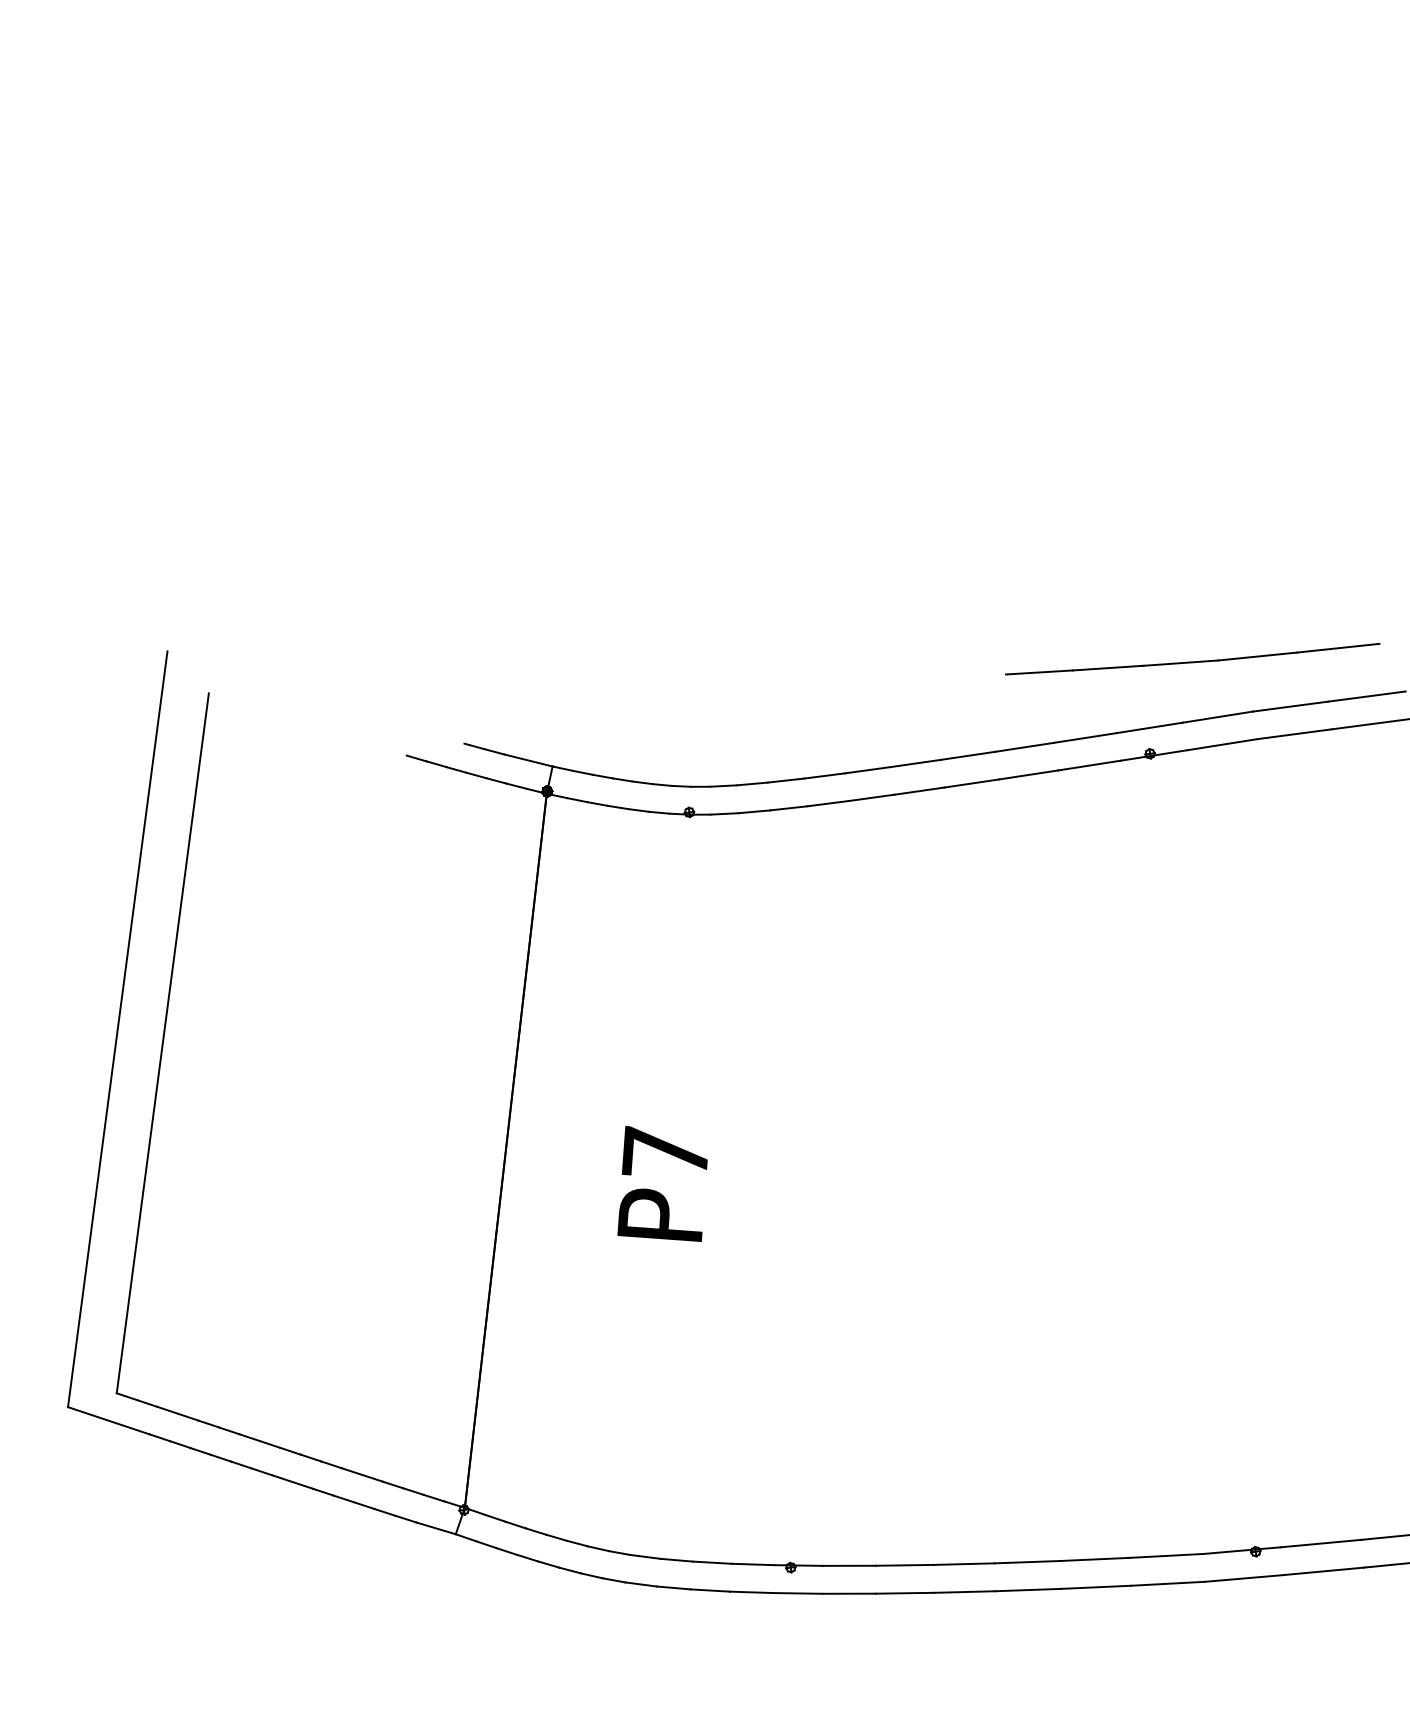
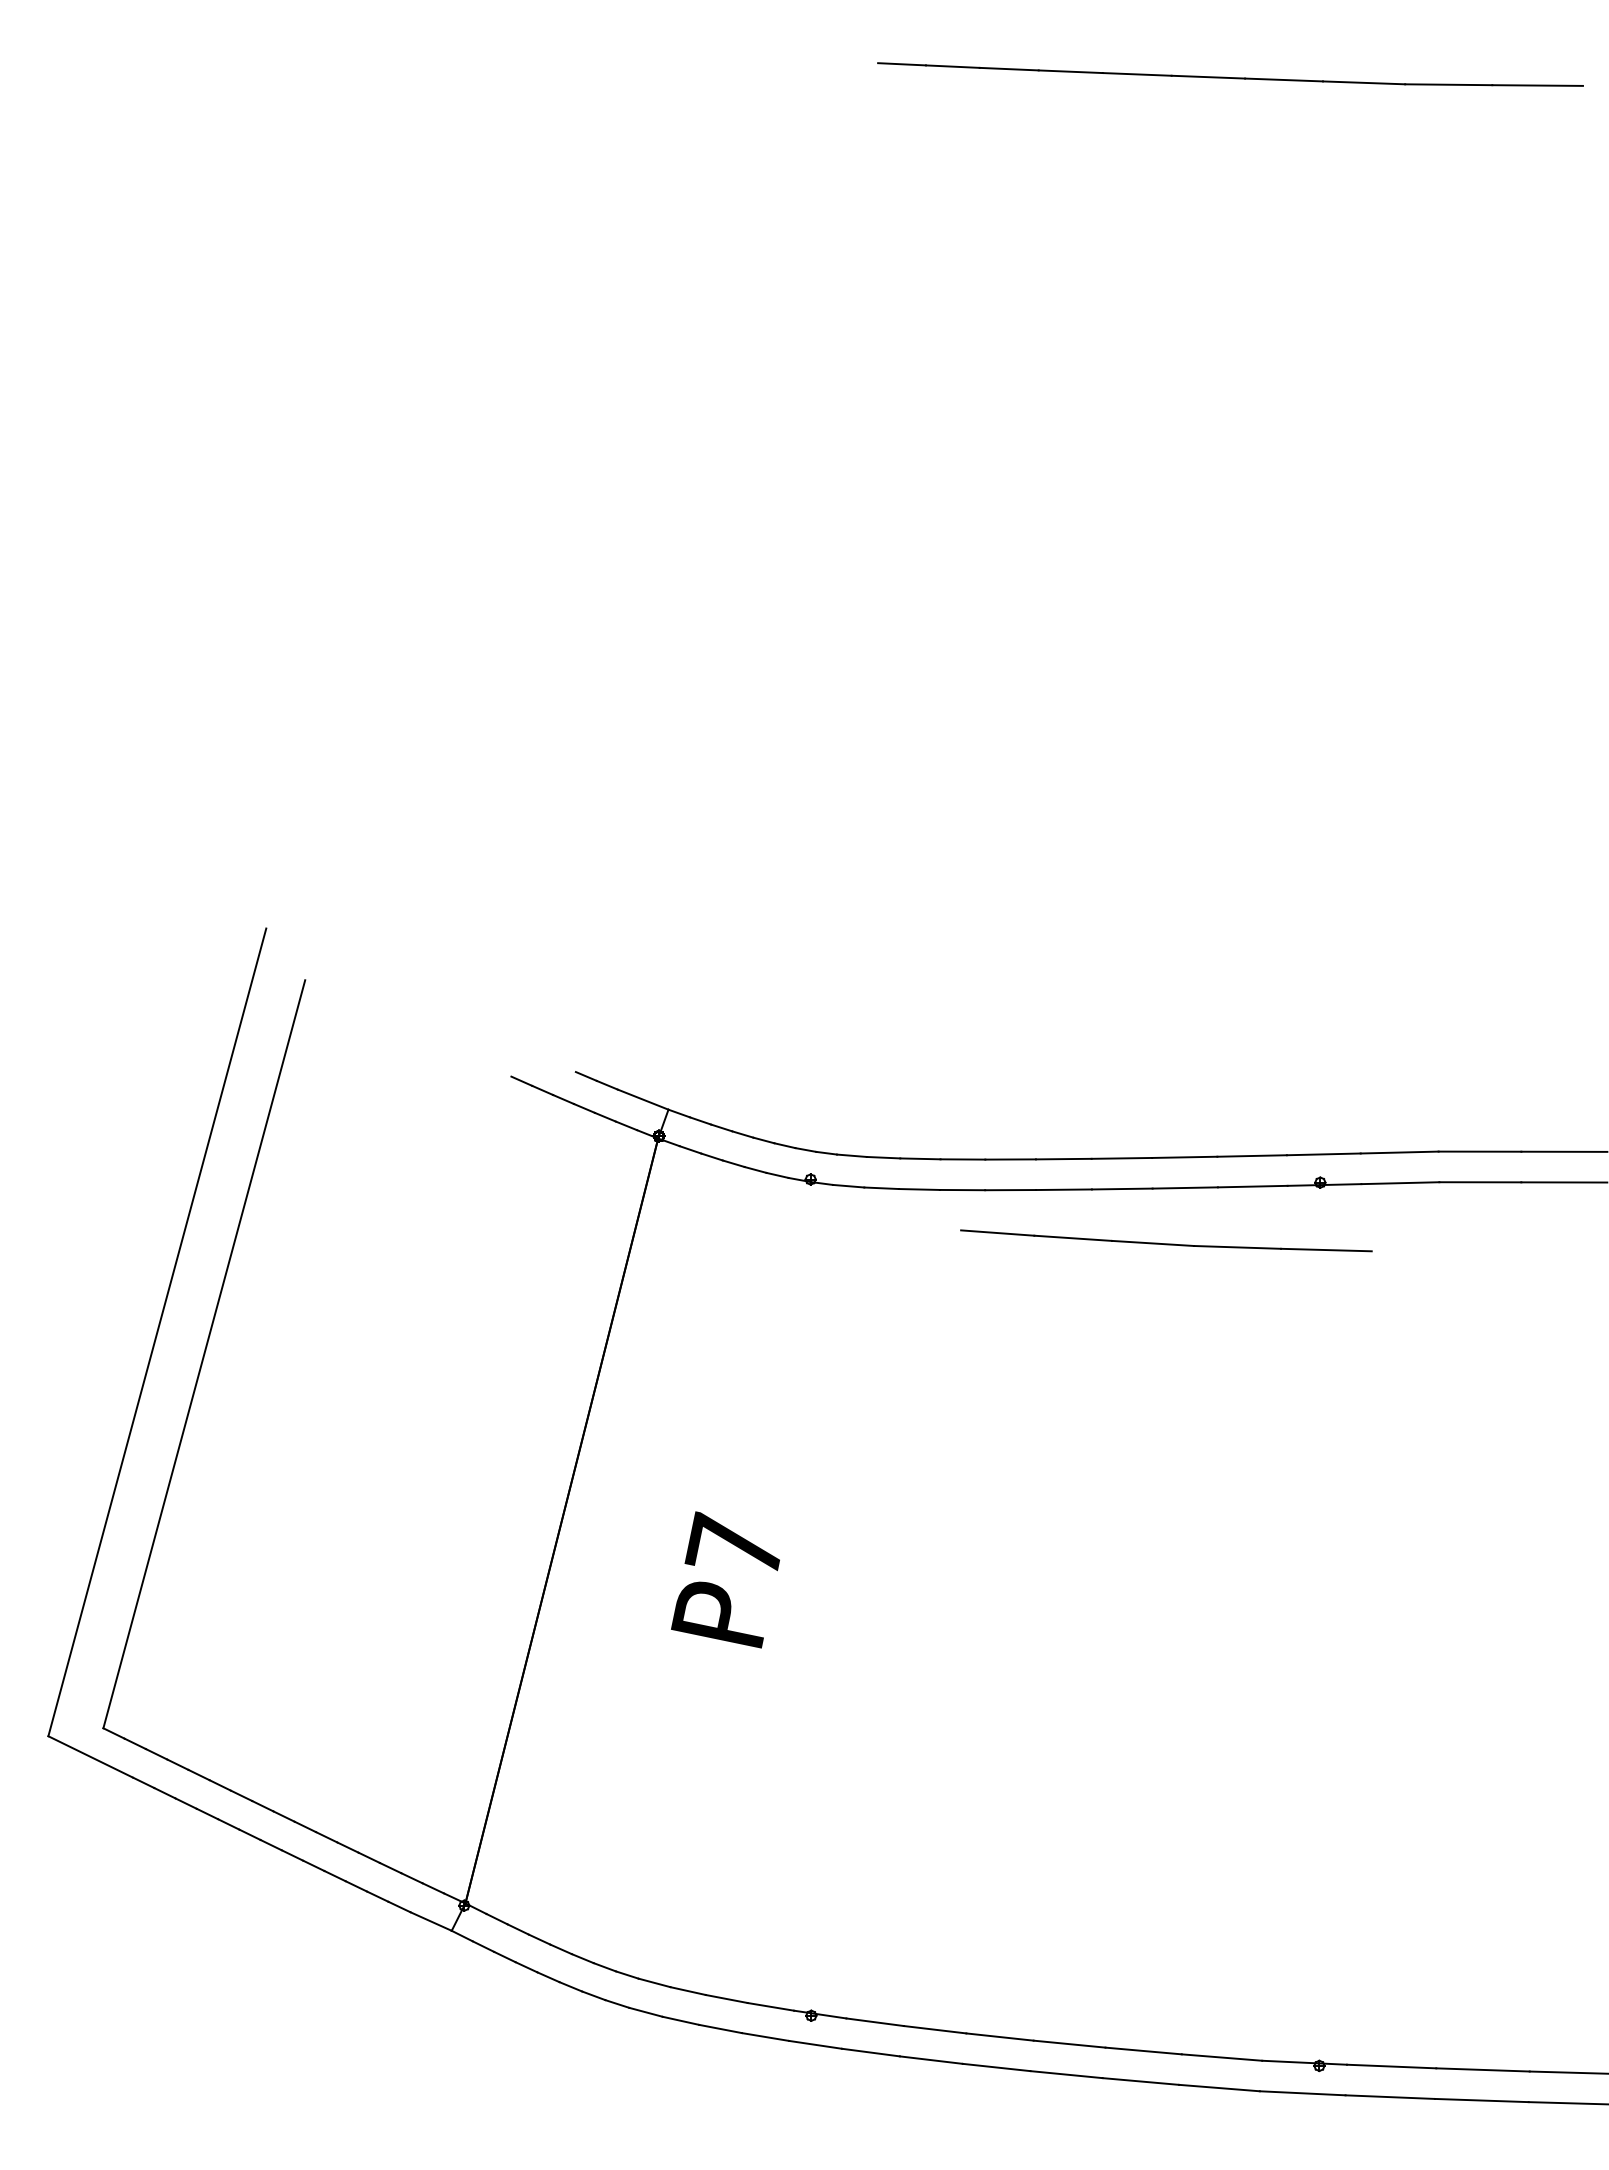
part: (1192, 658) -> (1166, 1240), moved

